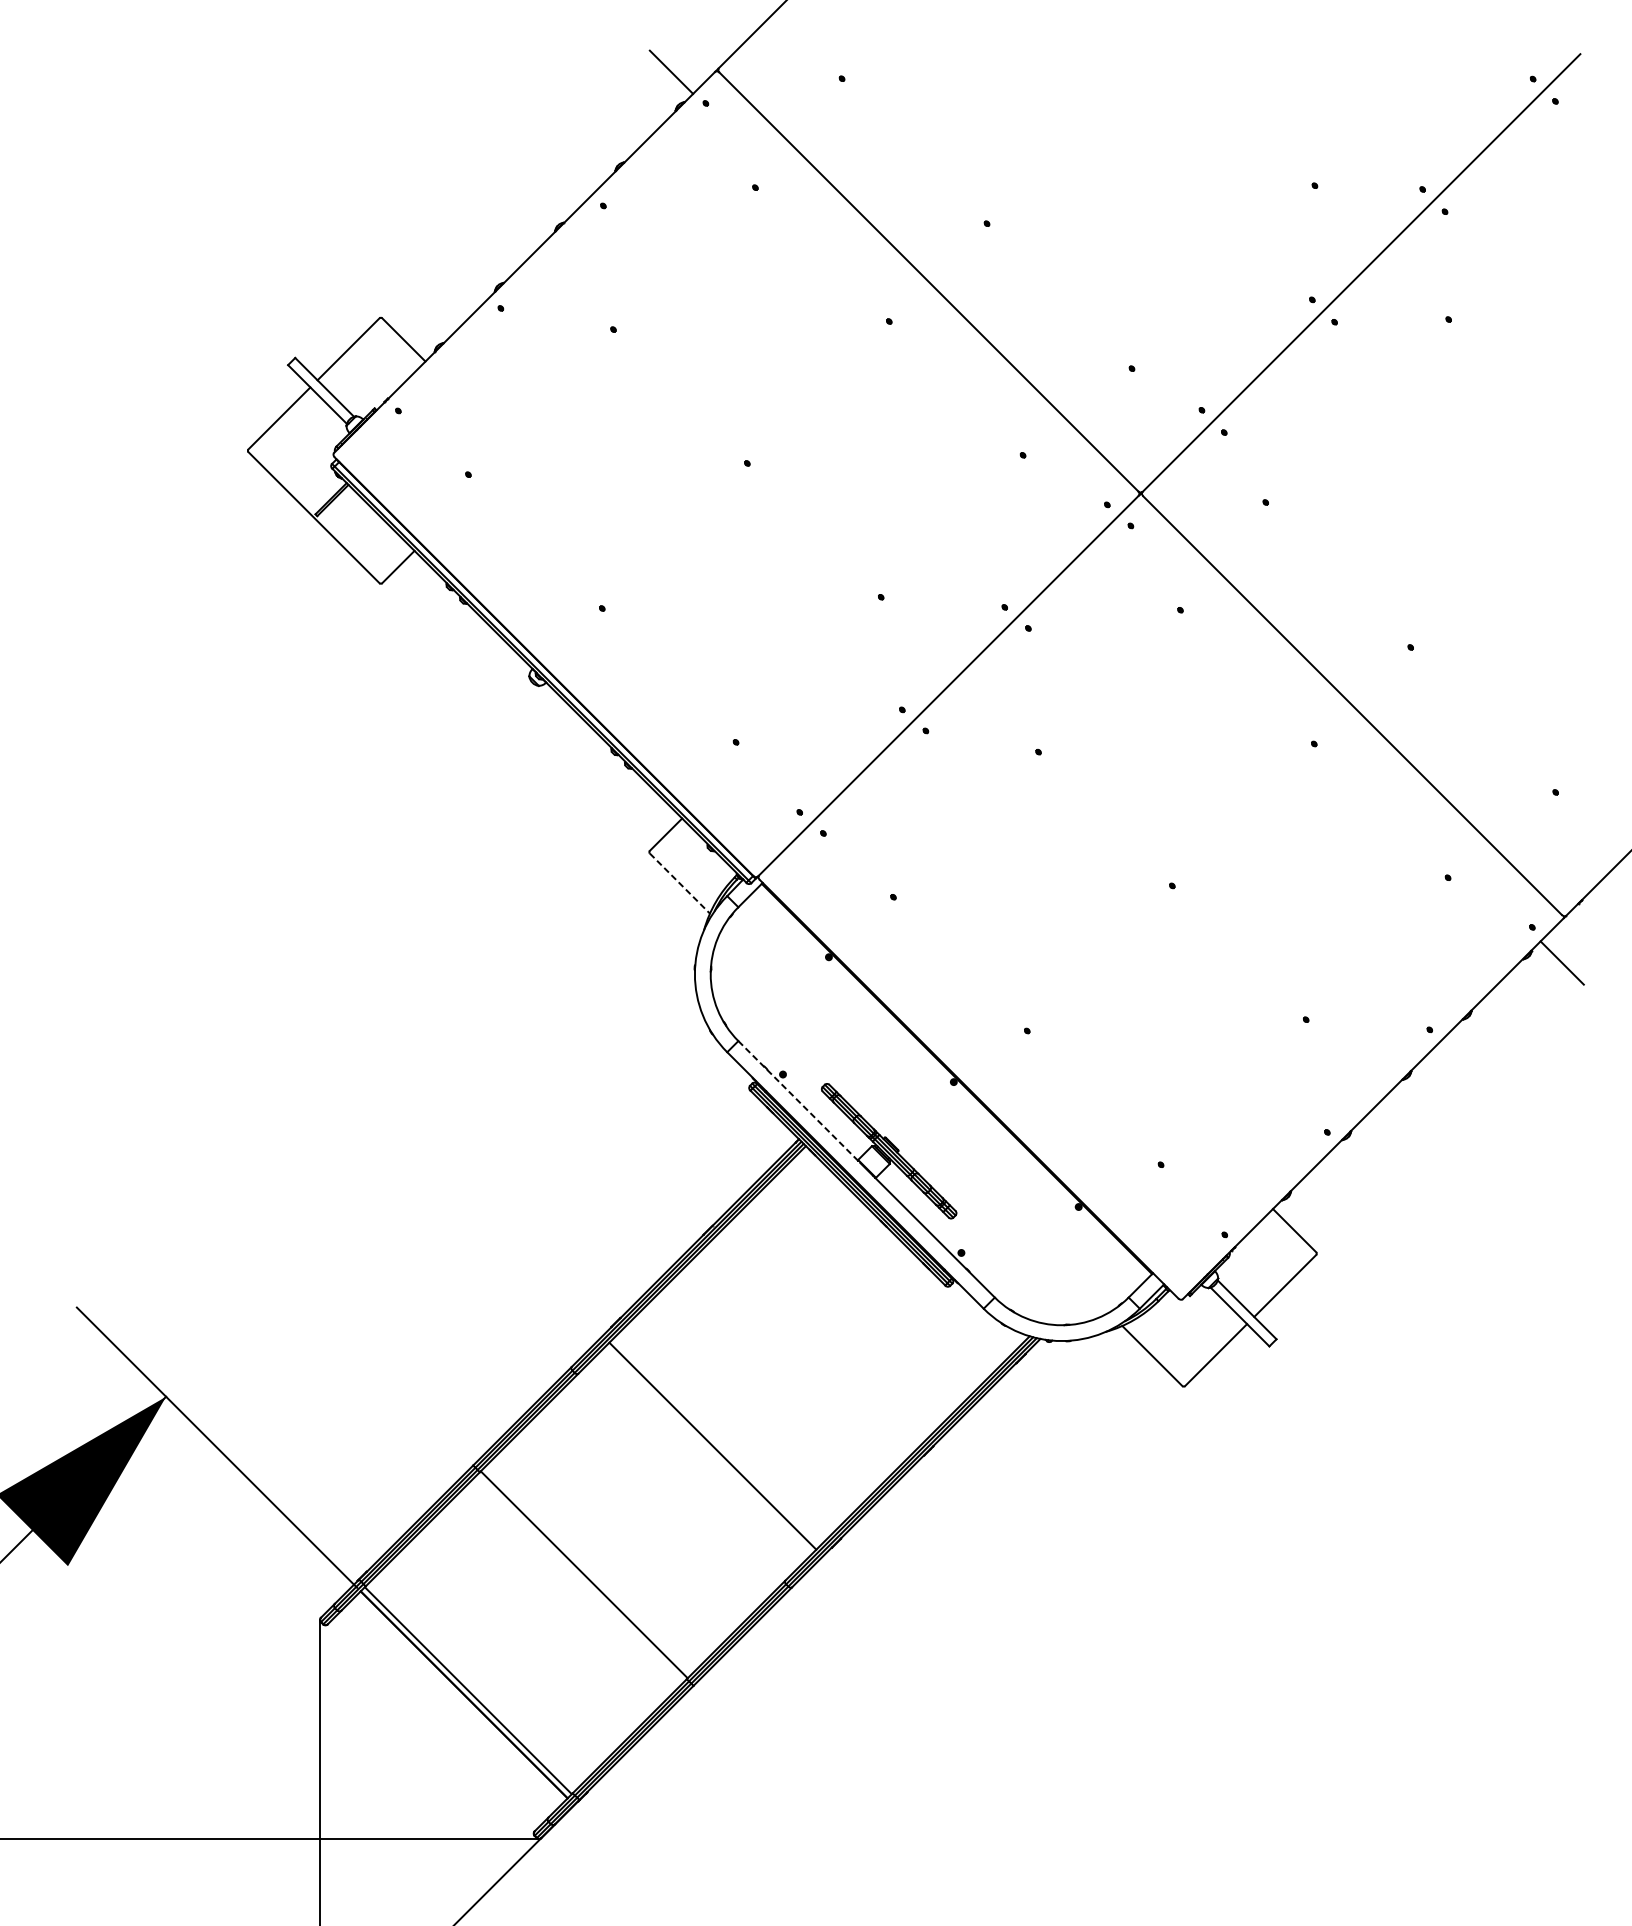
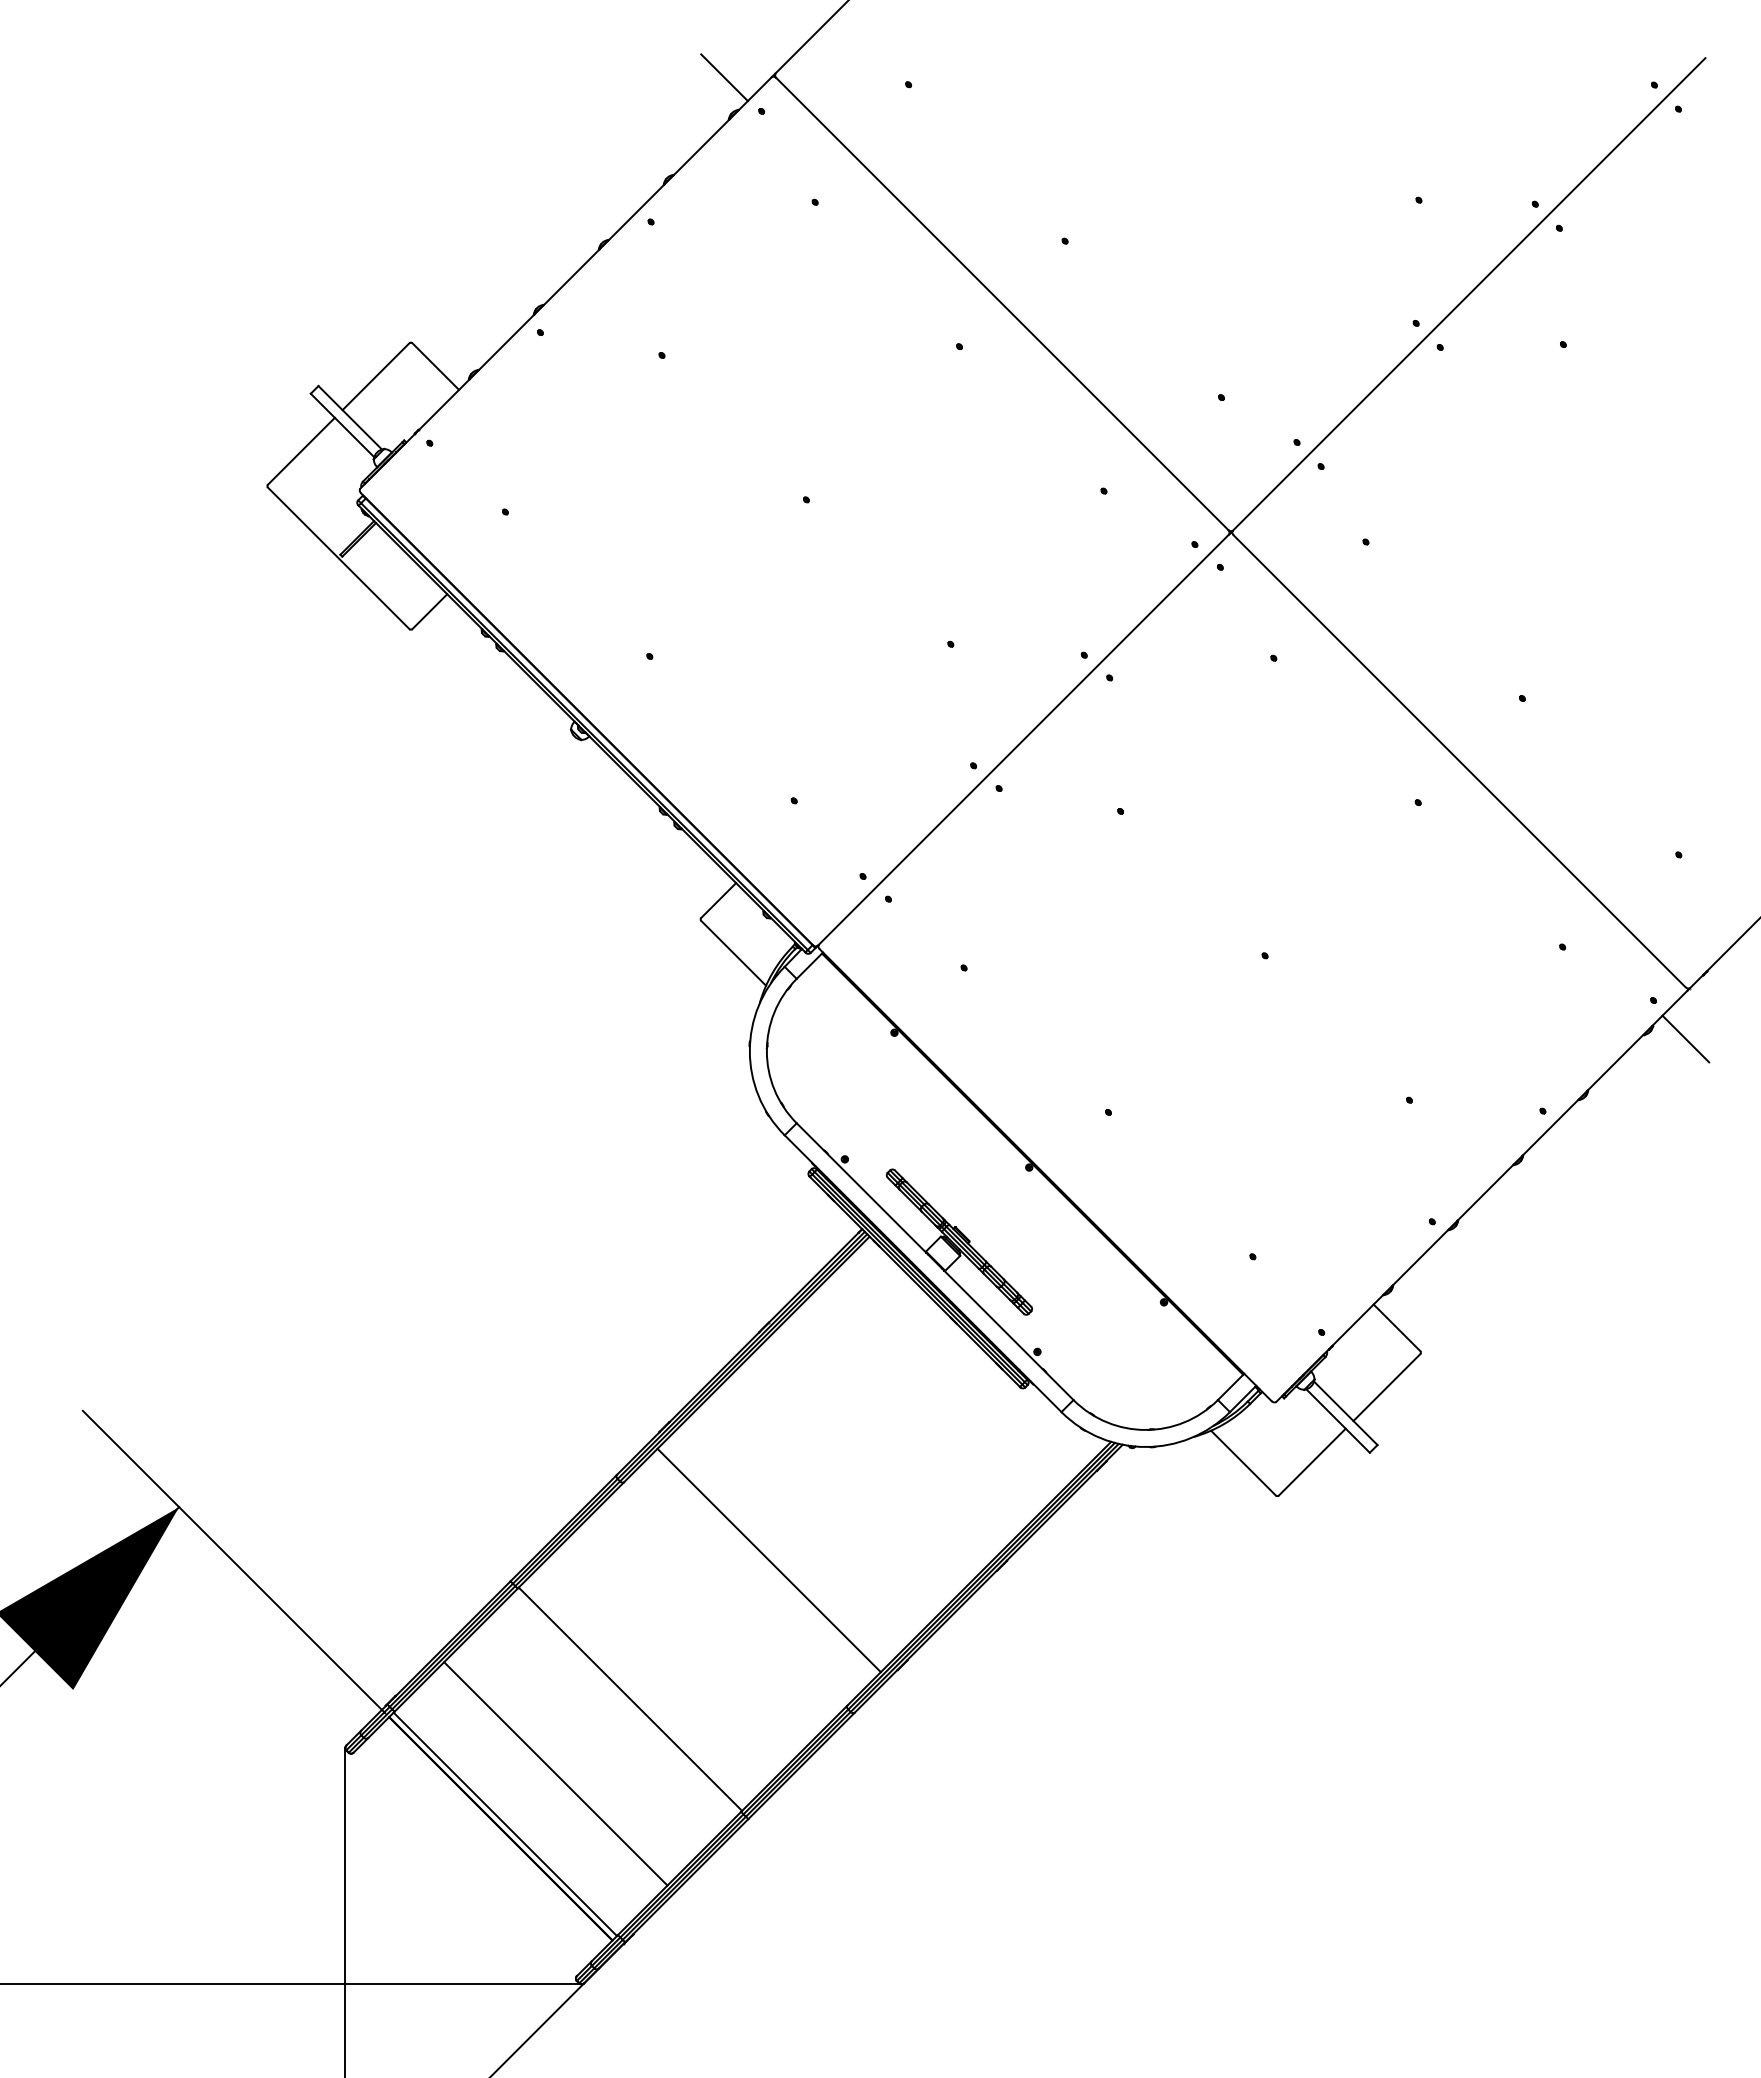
line: (679, 883) -> (733, 953), dashed -> solid
line: (799, 1102) -> (862, 1189), dashed -> solid
line: (514, 1643) -> (555, 1773), added

